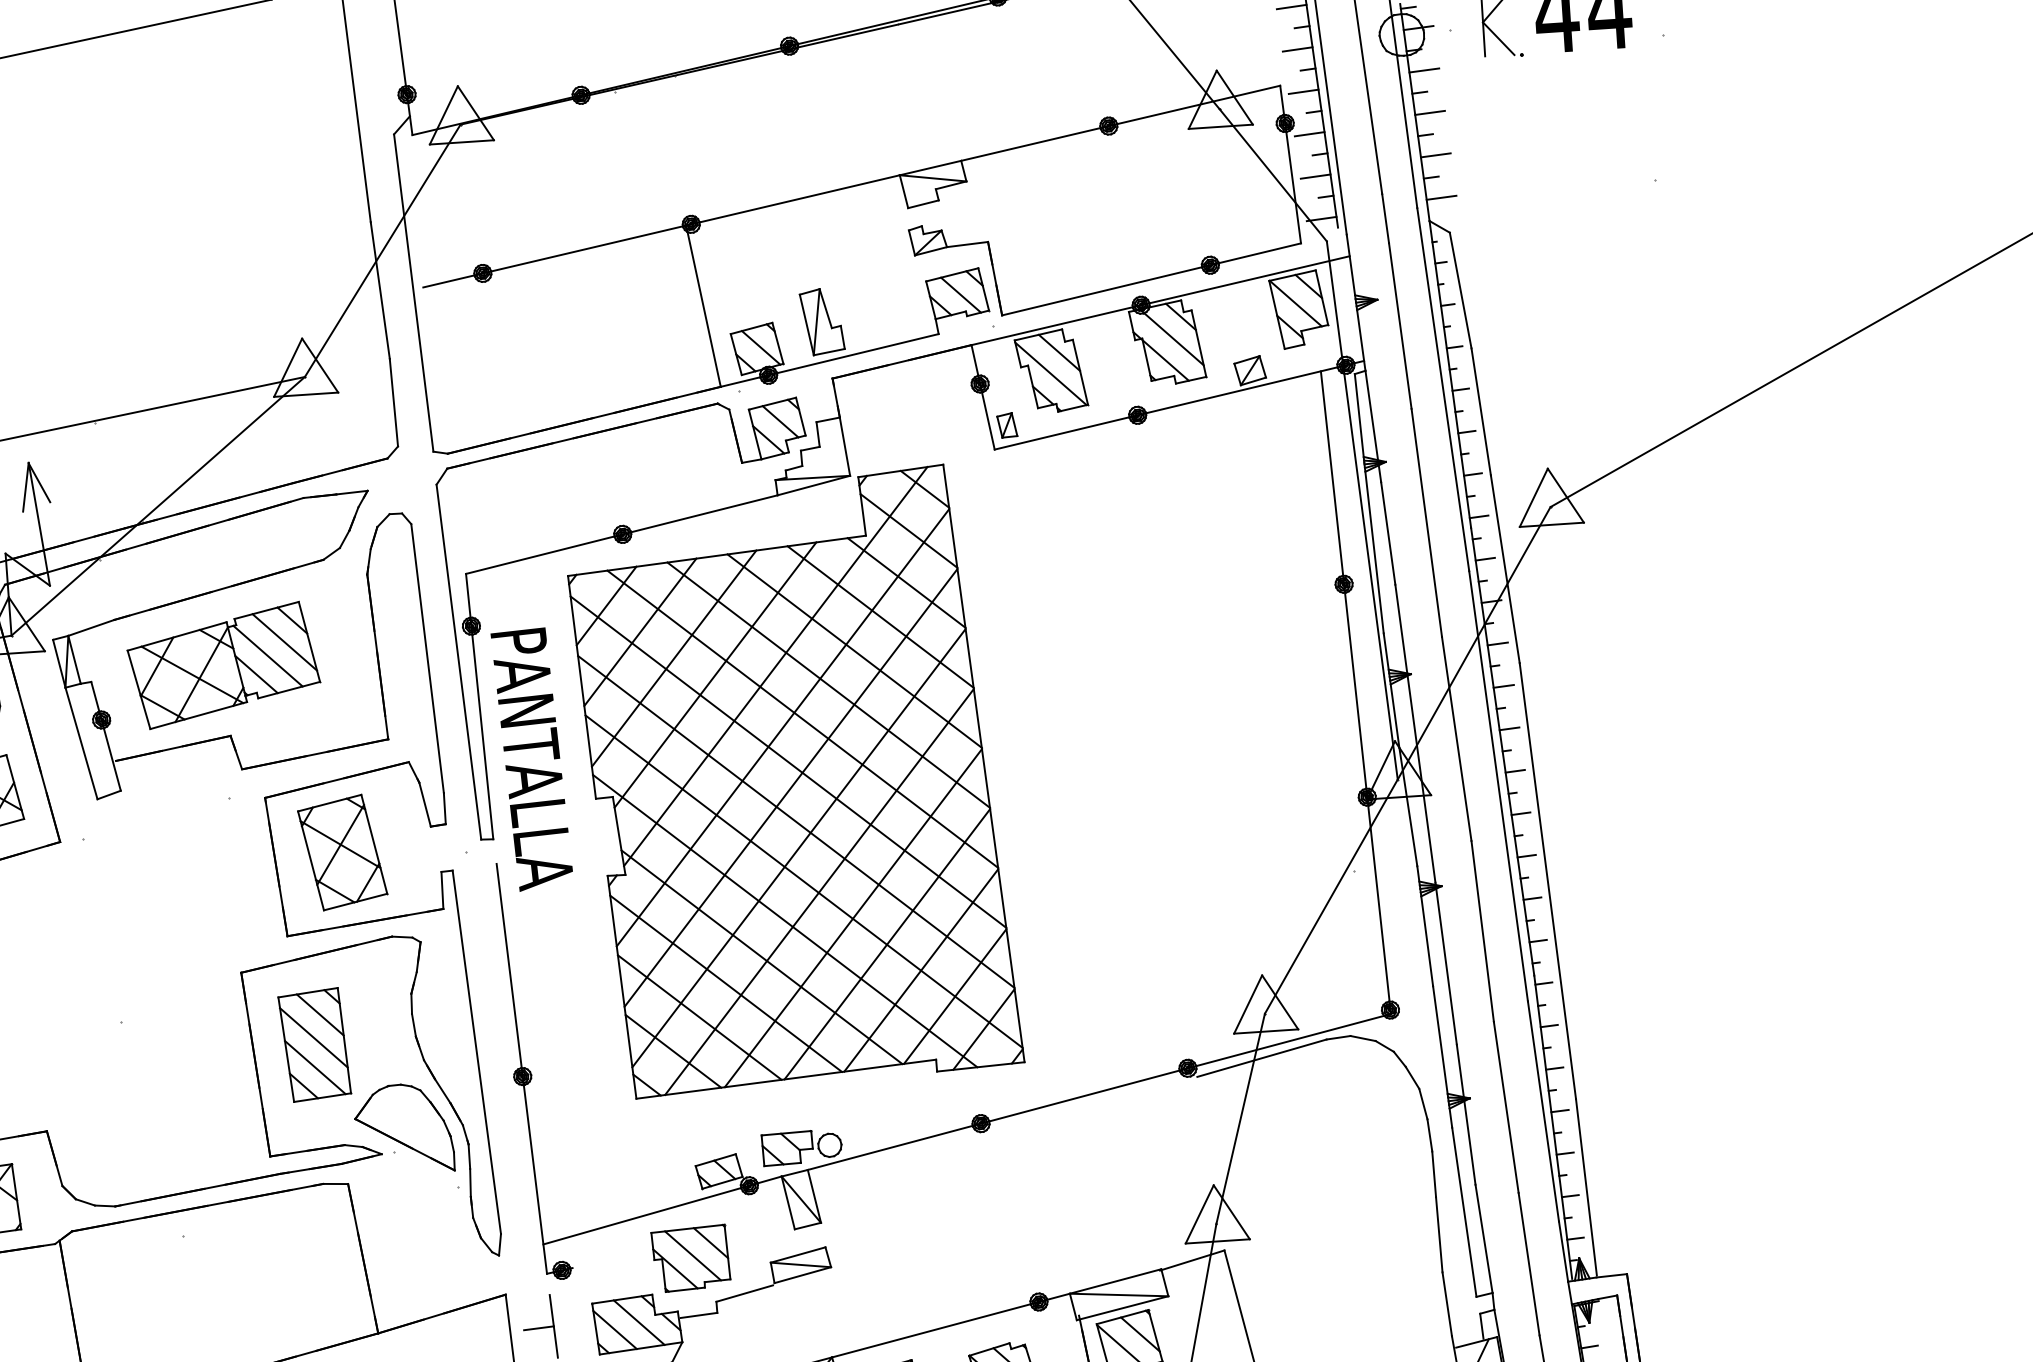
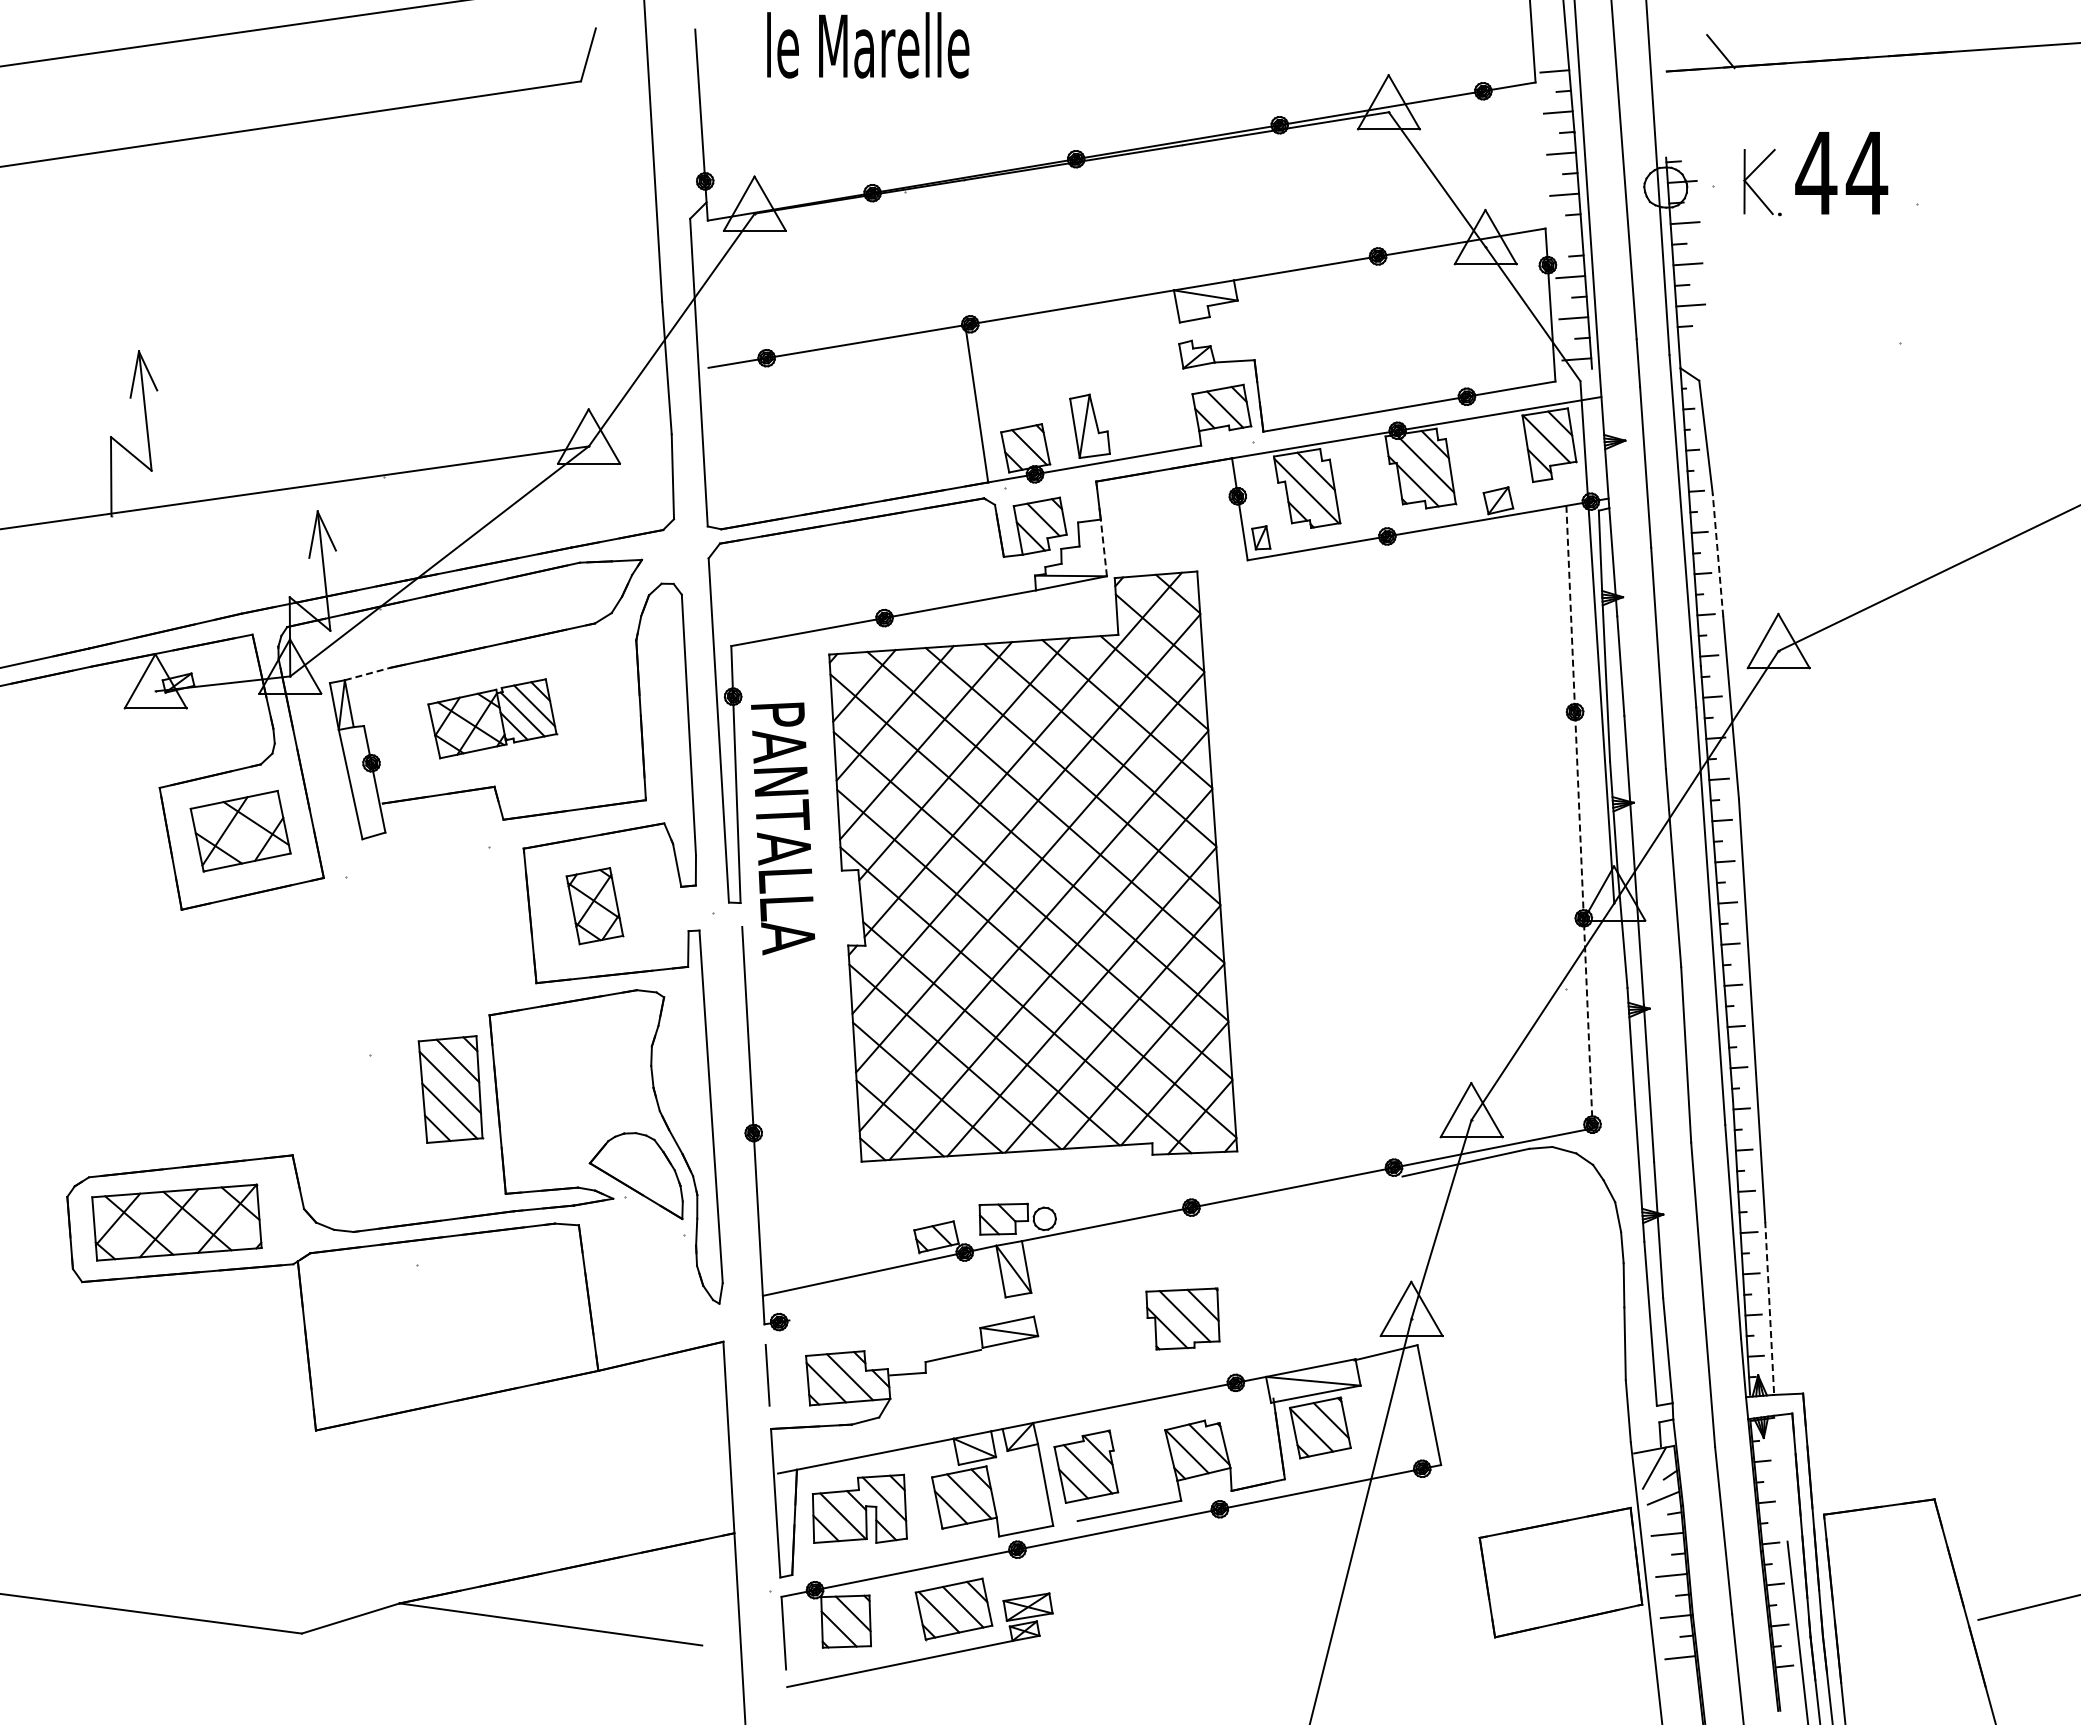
line: (1303, 91) -> (1567, 235), removed
line: (1441, 197) -> (1693, 346), removed
line: (1480, 412) -> (1717, 555), solid -> dashed
line: (844, 446) -> (1103, 547), solid -> dashed
line: (91, 627) -> (367, 673), solid -> dashed
part: (223, 665) -> (492, 718), size x0.7
line: (1355, 693) -> (1579, 817), solid -> dashed
part: (342, 851) -> (594, 905), size x0.7
part: (314, 1045) -> (450, 1089), moved
line: (1586, 1187) -> (1769, 1307), solid -> dashed
part: (690, 1258) -> (1182, 1318), moved
line: (538, 1328) -> (752, 1376), removed

